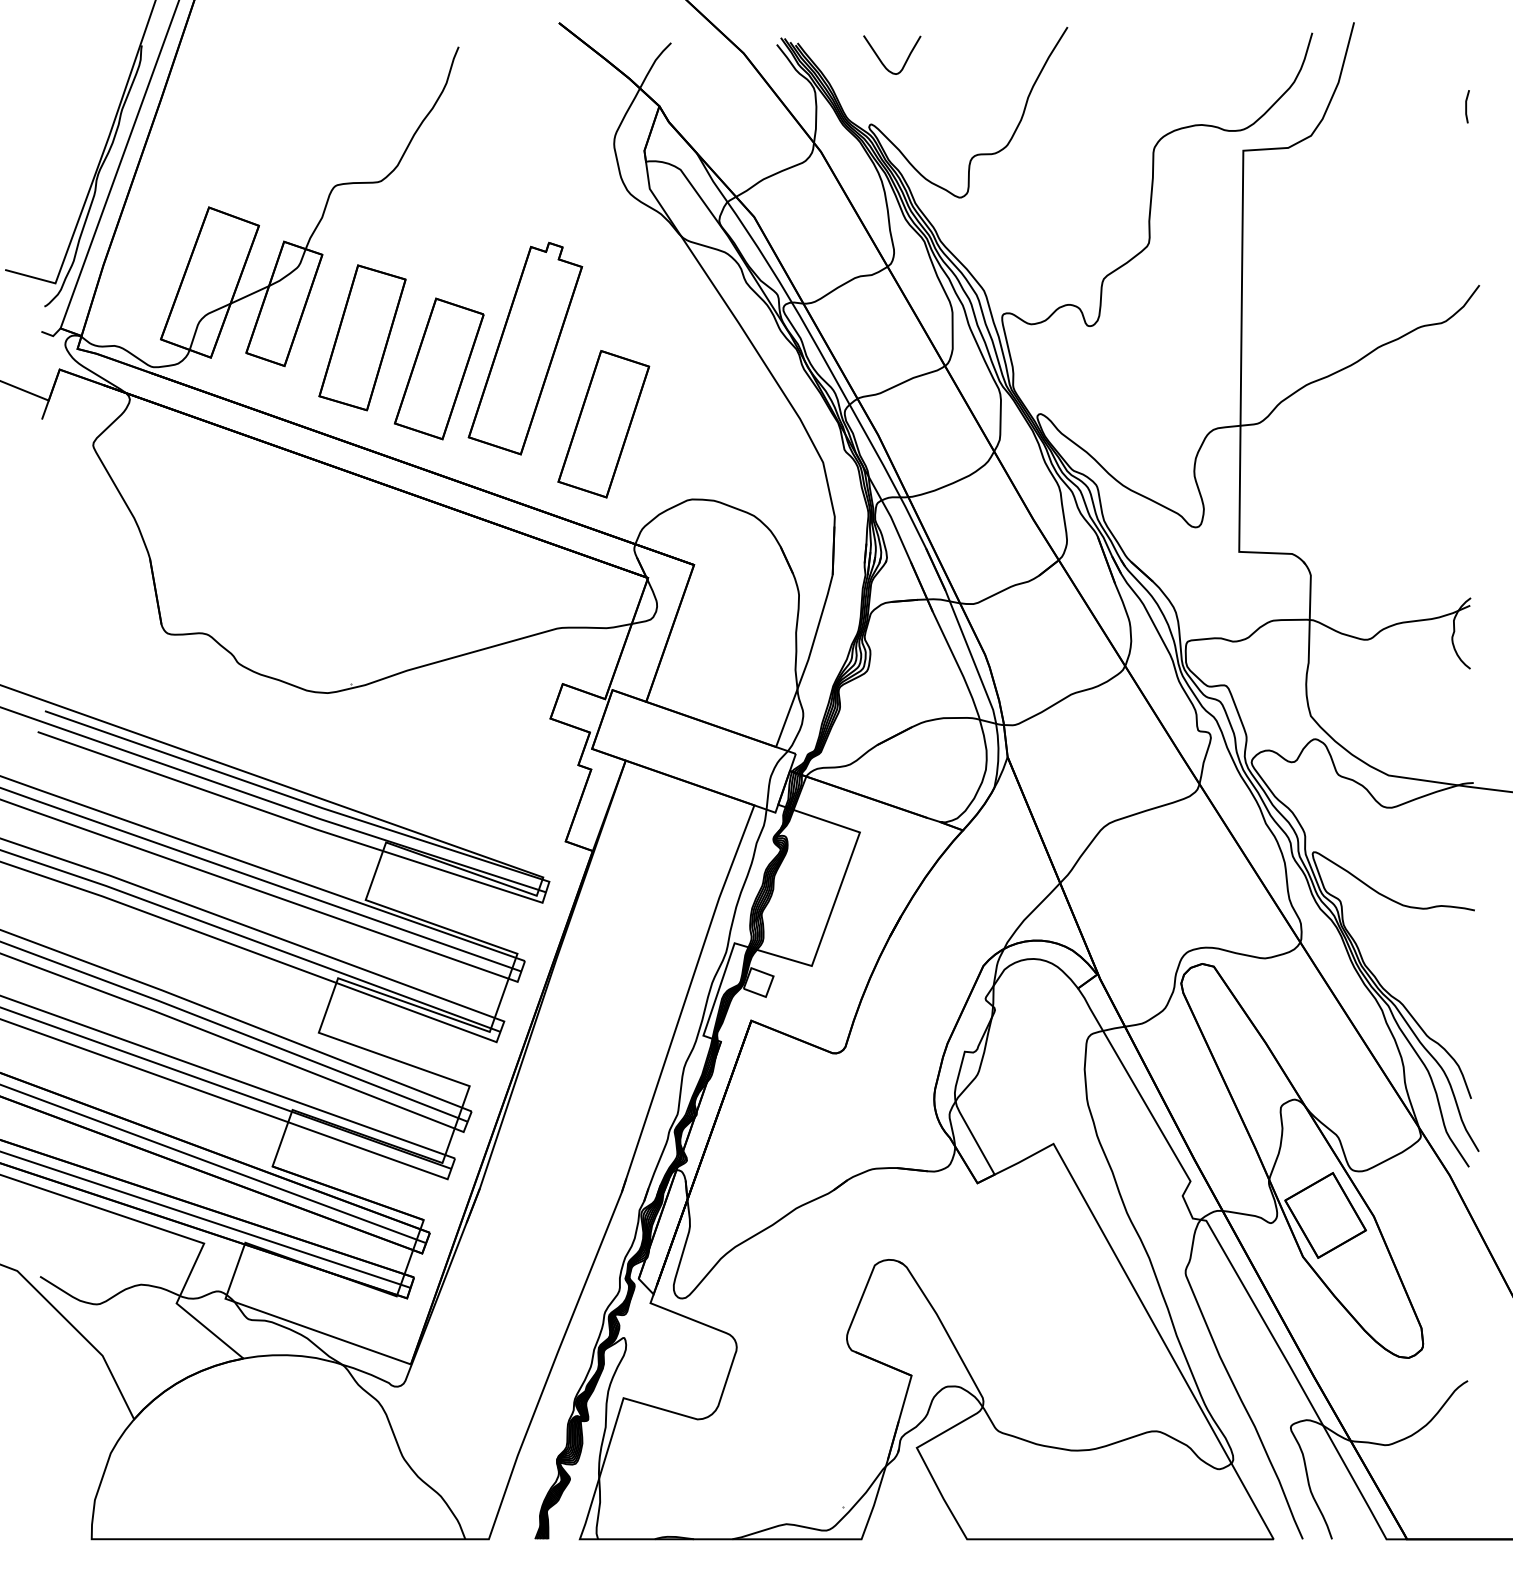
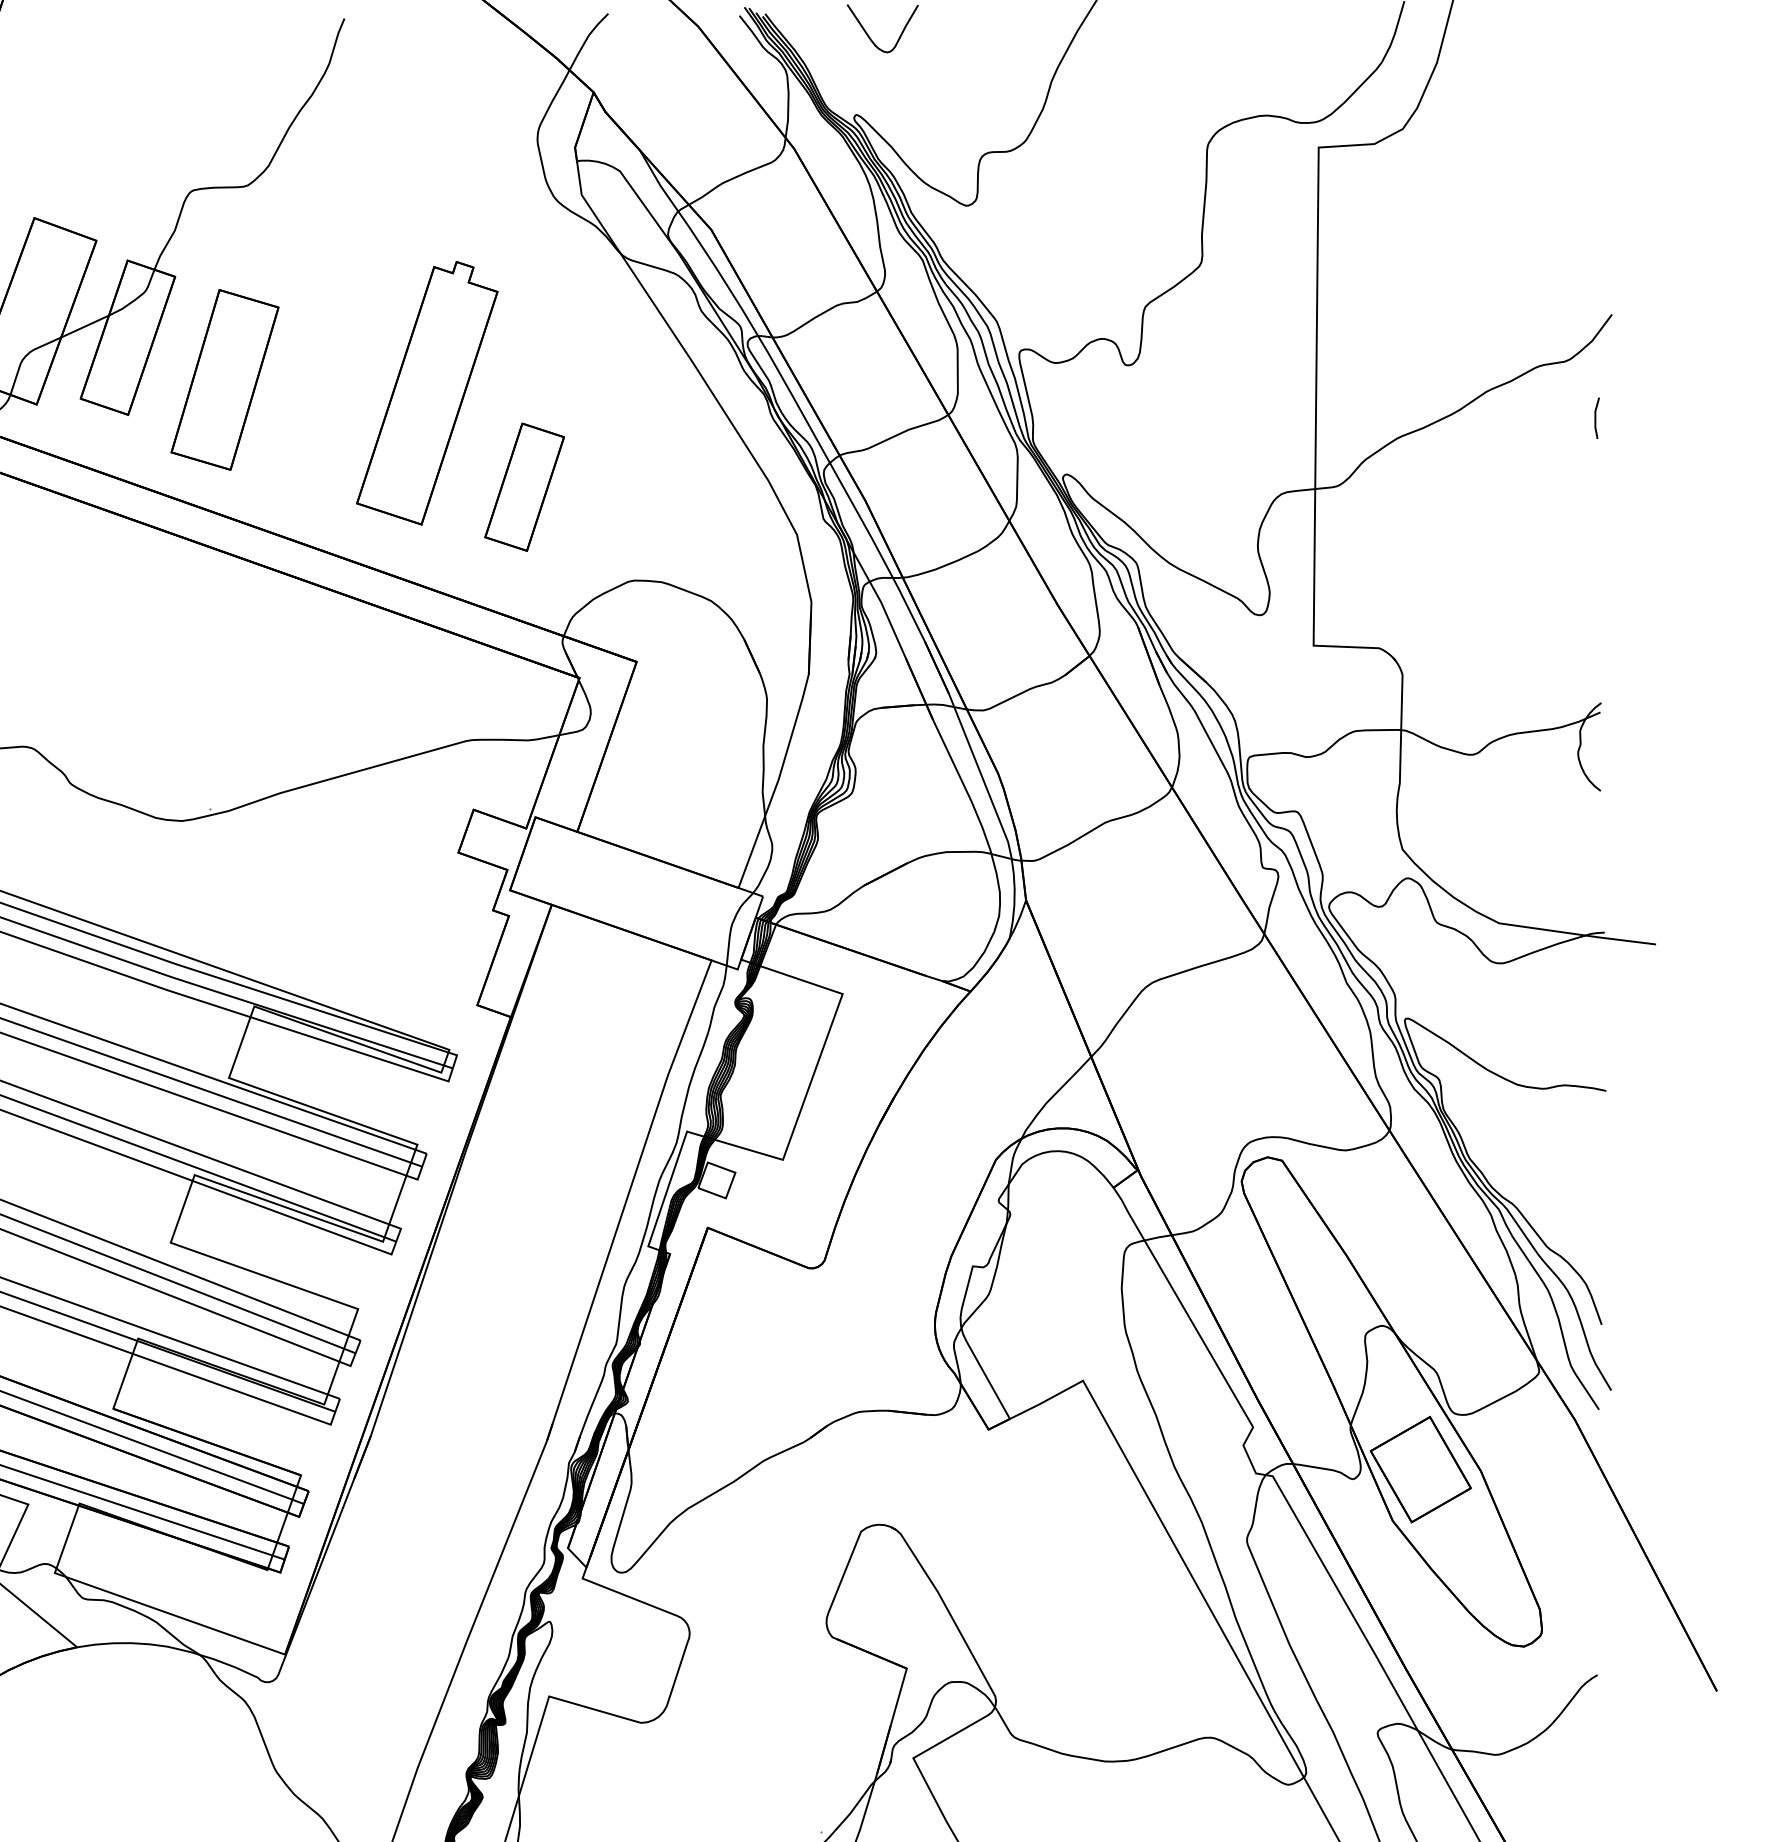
line: (1467, 106) -> (1597, 417), moved
part: (438, 368) -> (319, 417), removed
part: (603, 424) -> (524, 487), size x0.7

